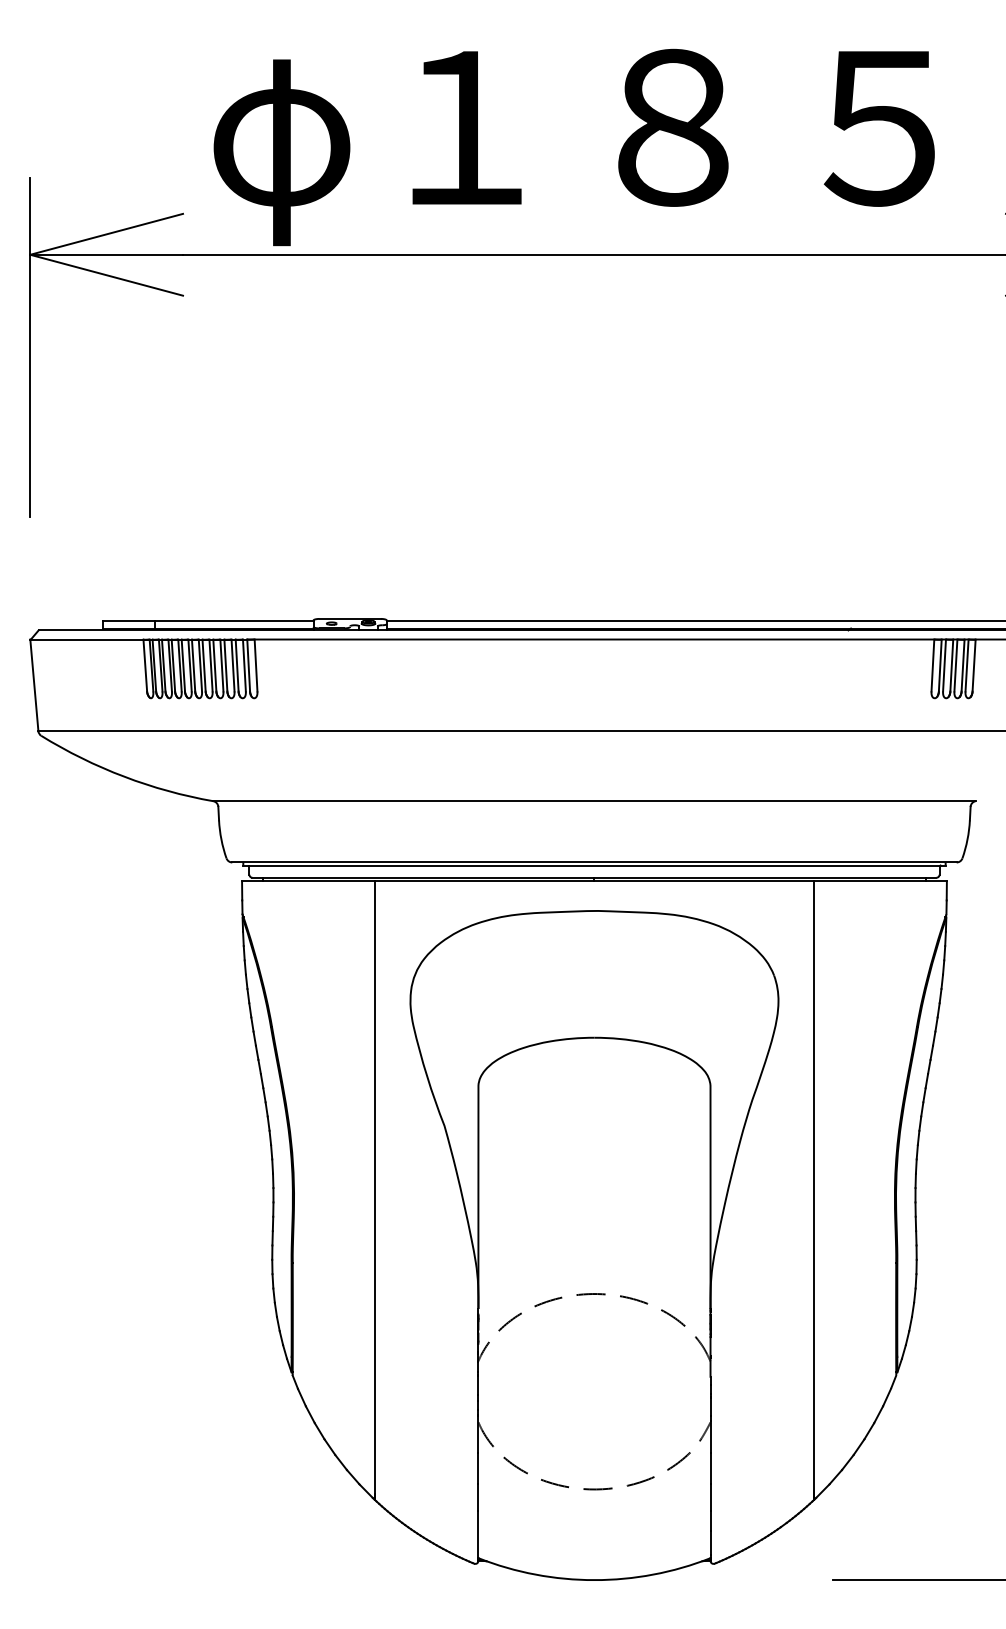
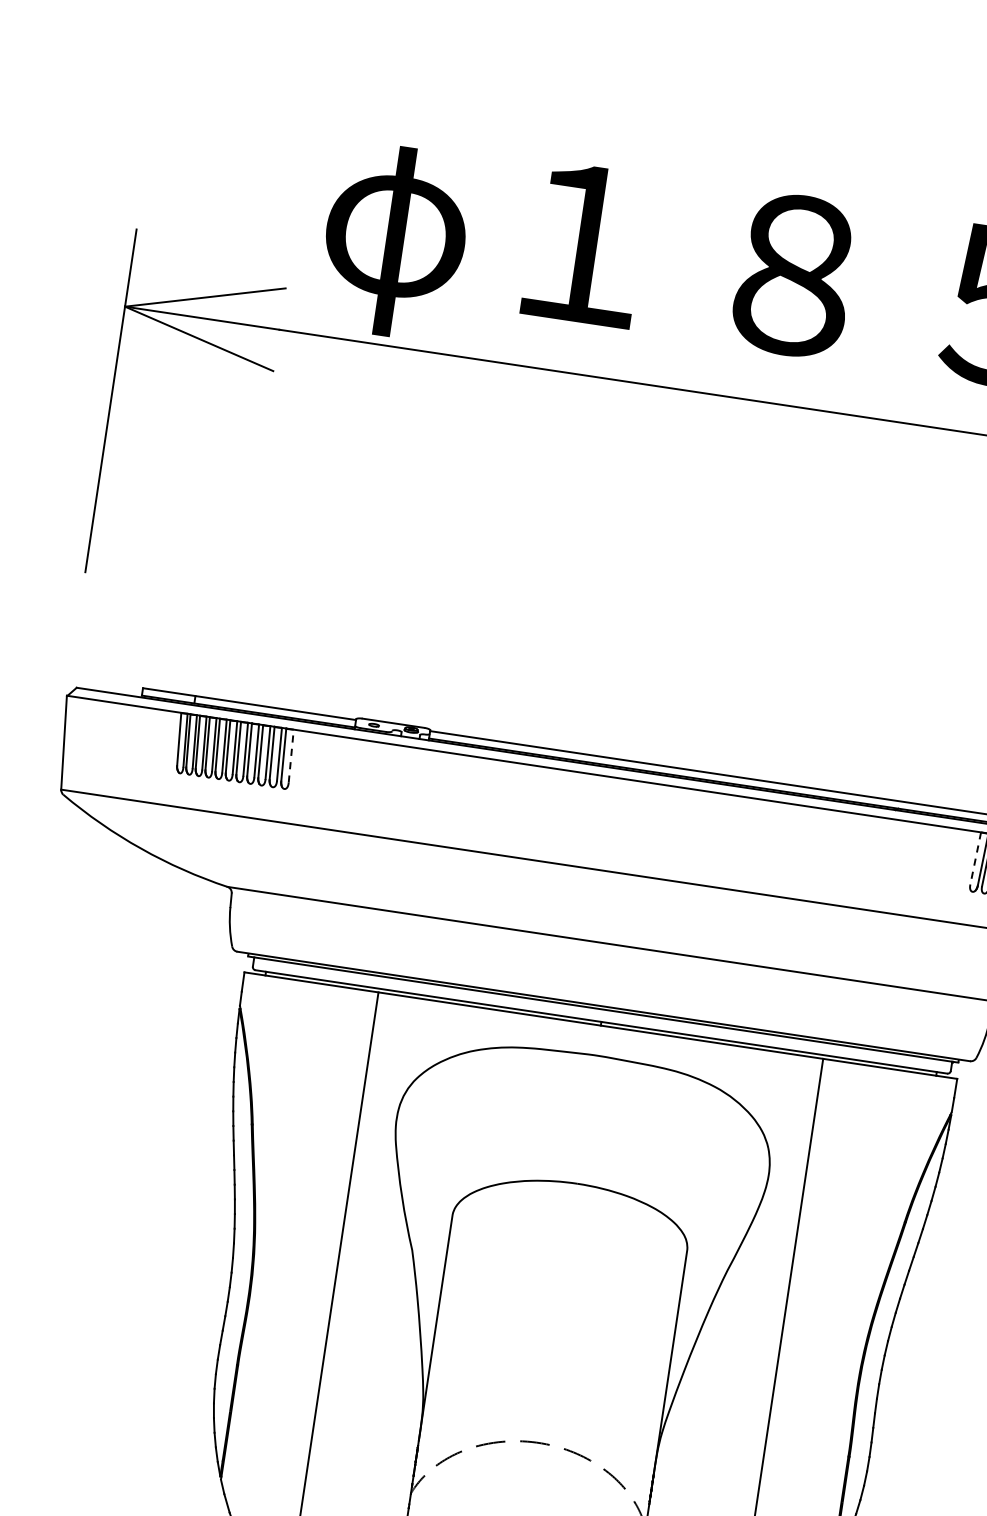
line: (256, 665) -> (291, 756), solid -> dashed
line: (932, 665) -> (975, 858), solid -> dashed

